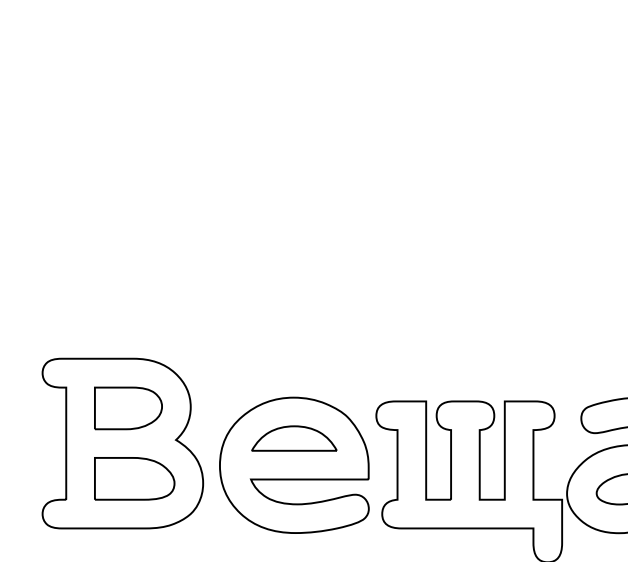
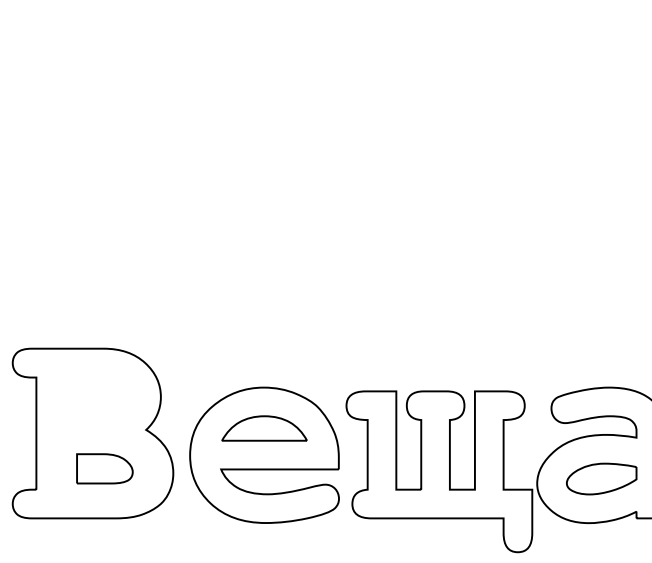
part: (128, 408) -> (98, 398), removed
part: (134, 478) -> (104, 468), size x0.7

